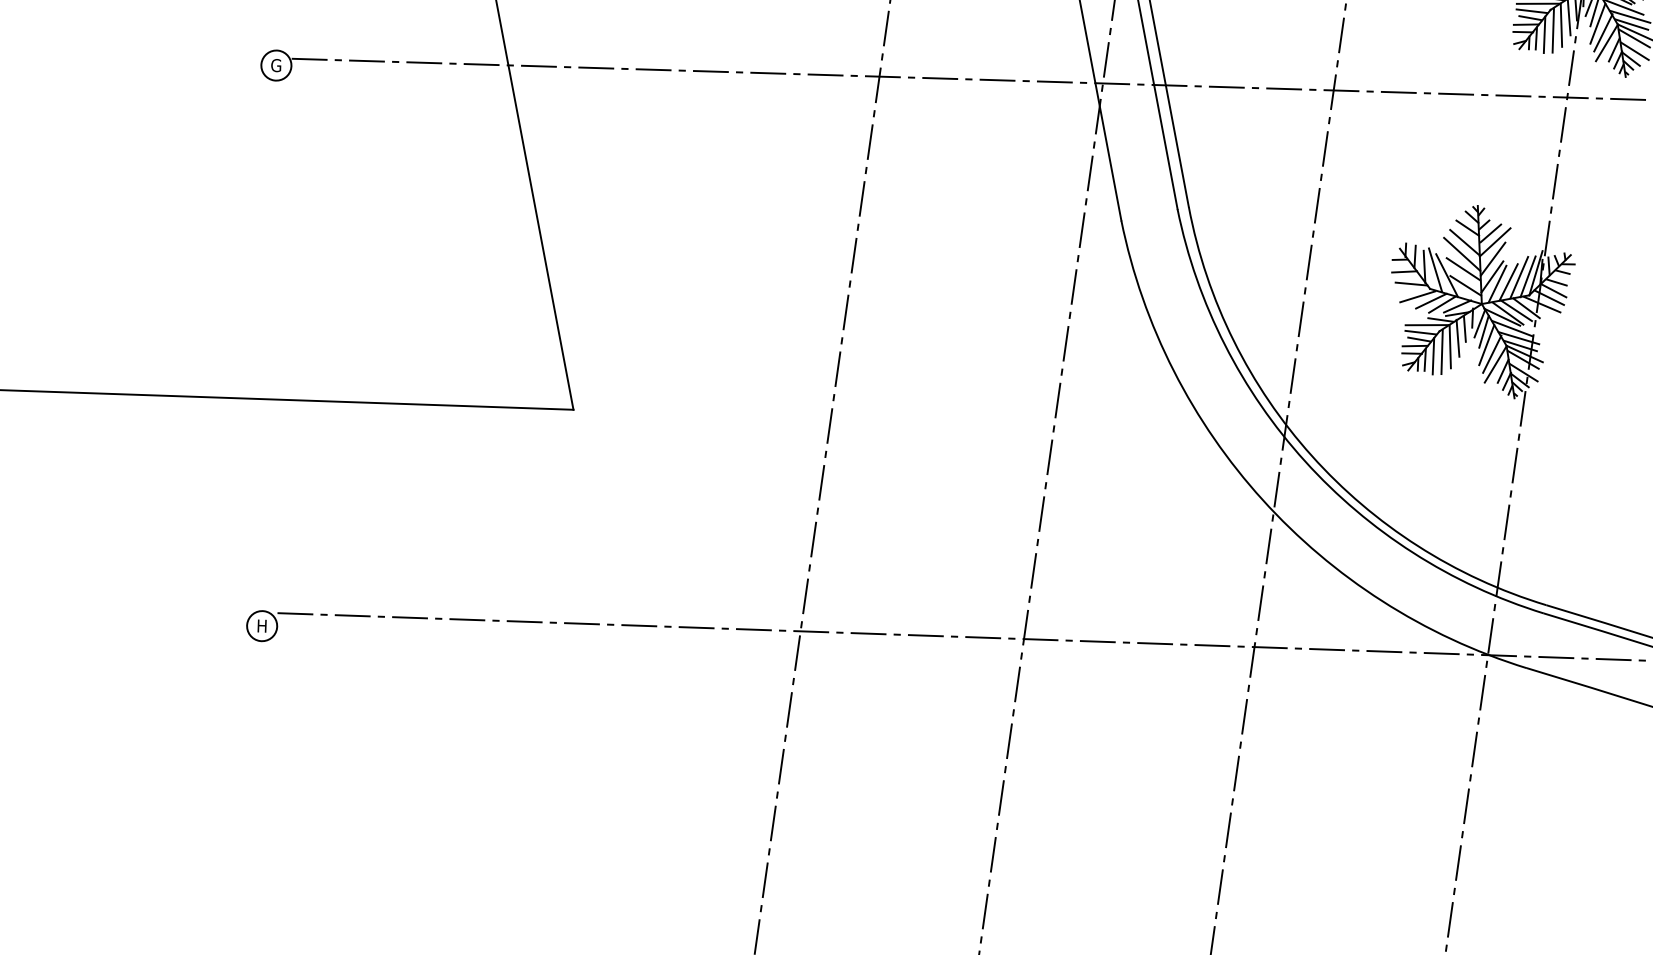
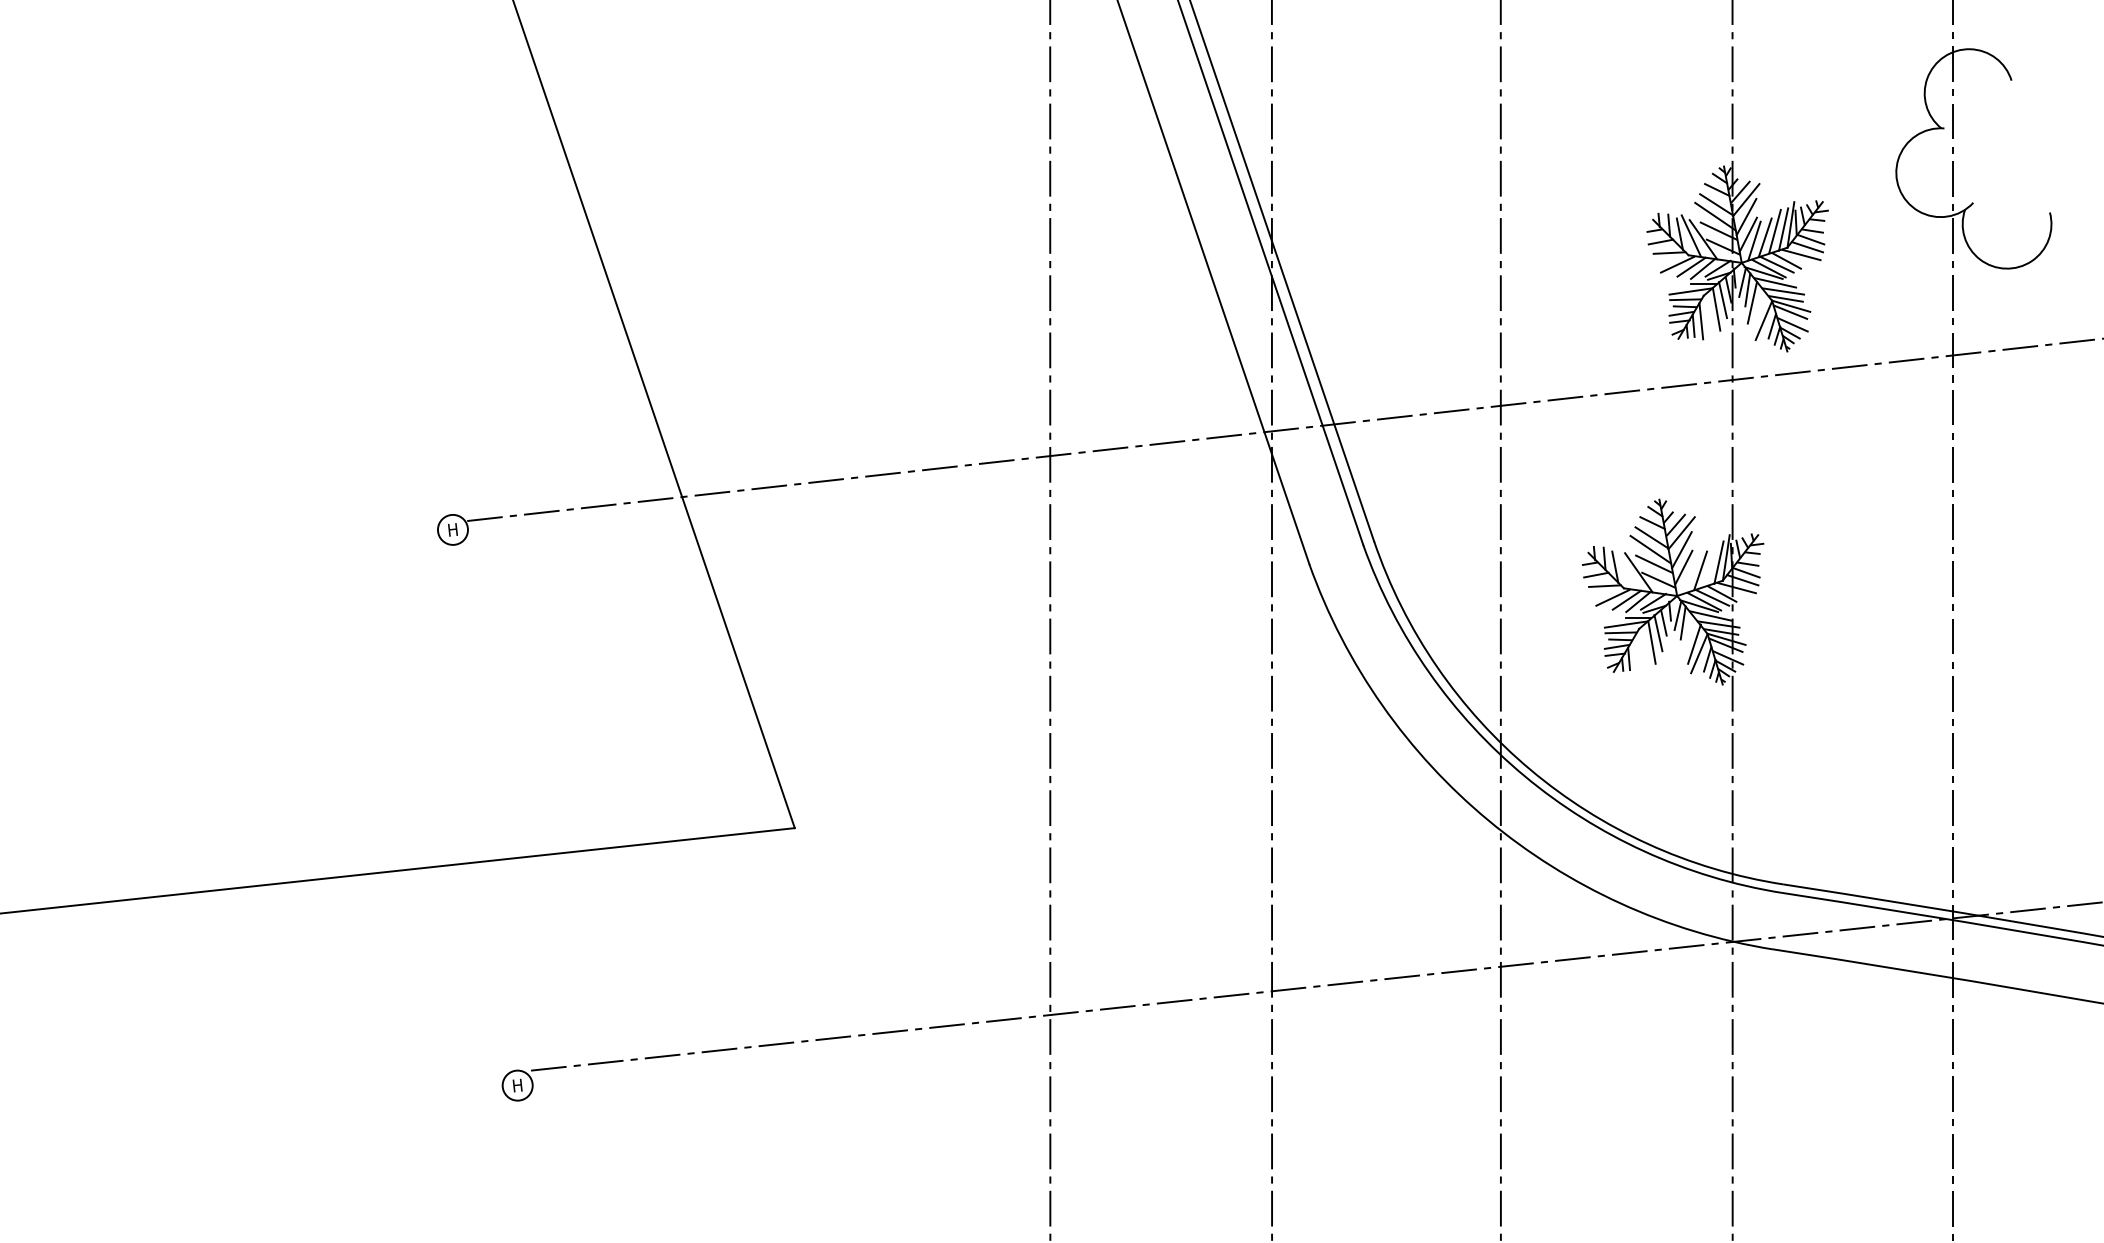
line: (1552, 30) -> (1708, 315), removed
line: (1602, 32) -> (1758, 310), removed
text: (275, 65) -> (452, 529), G -> H
line: (1435, 269) -> (1626, 568), removed
line: (1519, 277) -> (1710, 564), removed
line: (1497, 283) -> (1689, 573), removed
line: (1486, 344) -> (1687, 635), removed
line: (1442, 351) -> (1644, 648), removed
line: (1433, 356) -> (1636, 654), removed

